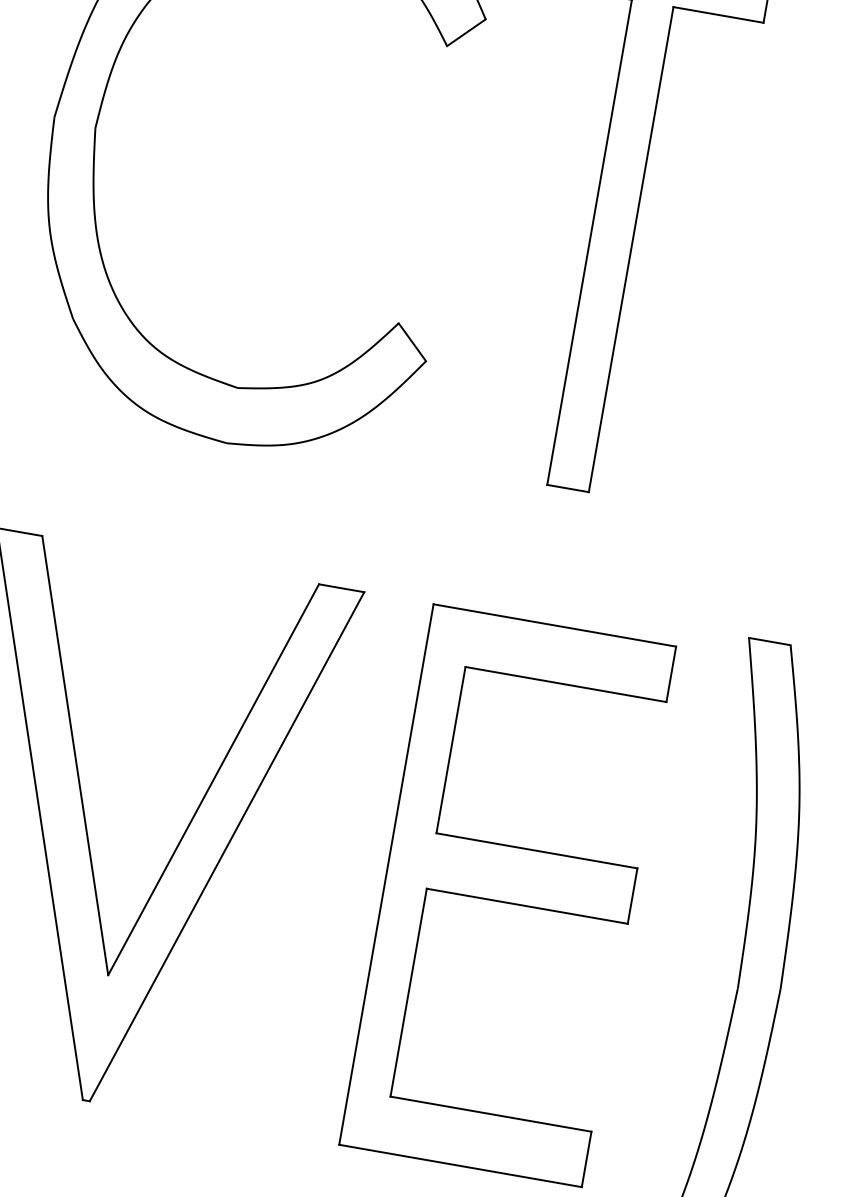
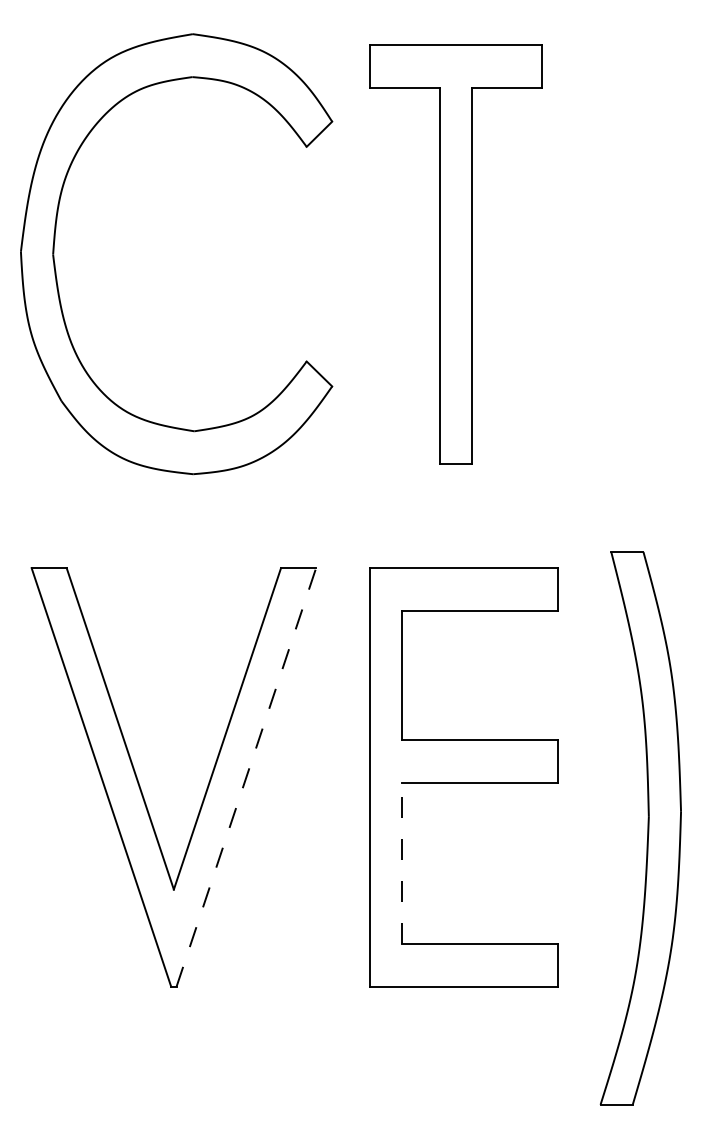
line: (227, 846) -> (246, 777), solid -> dashed
line: (408, 992) -> (401, 863), solid -> dashed

